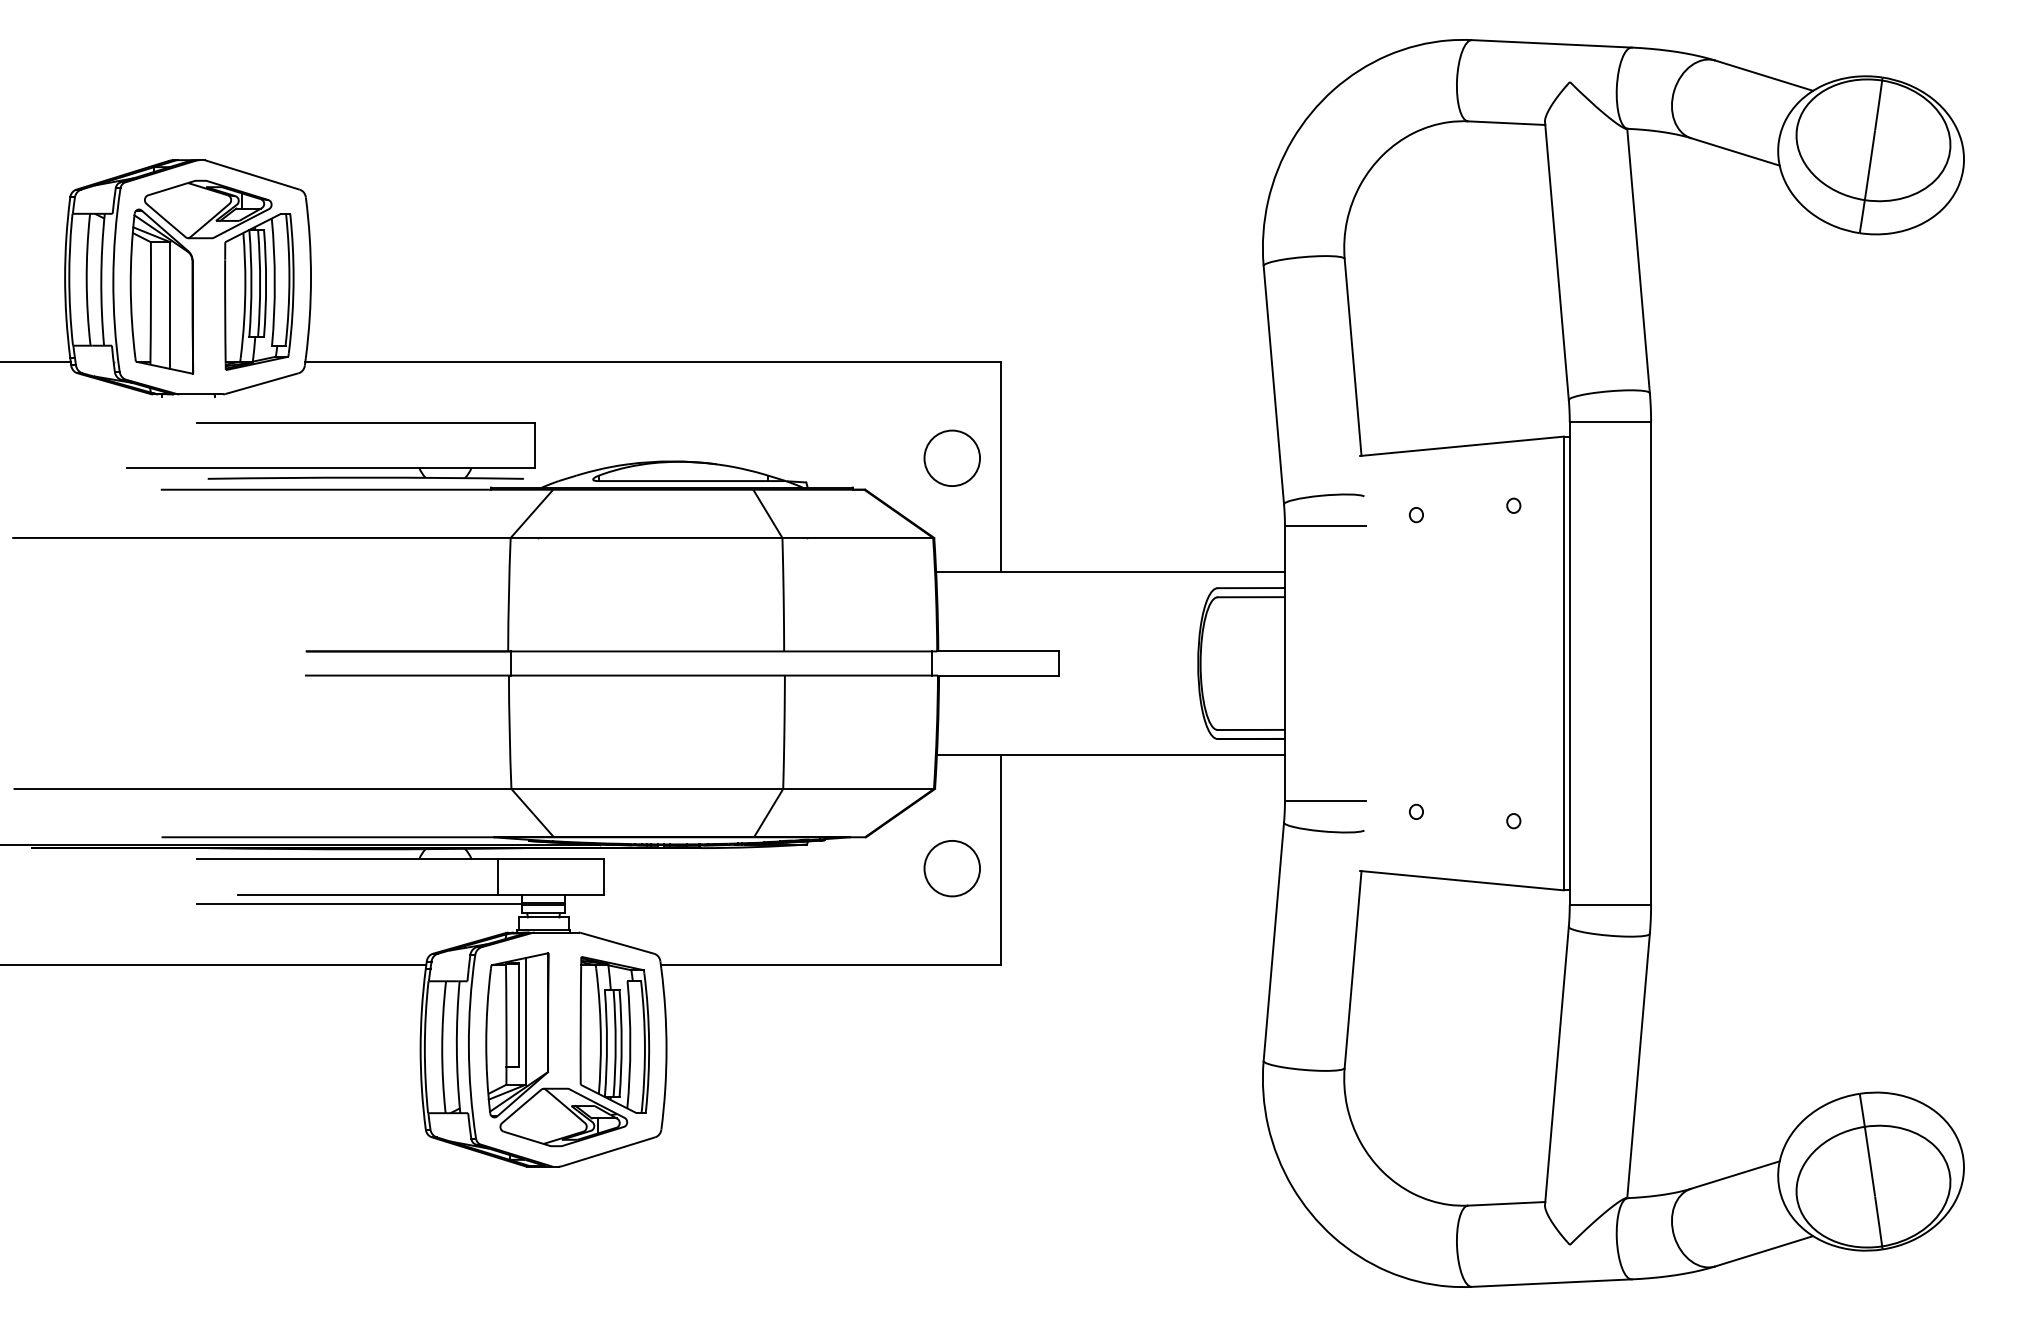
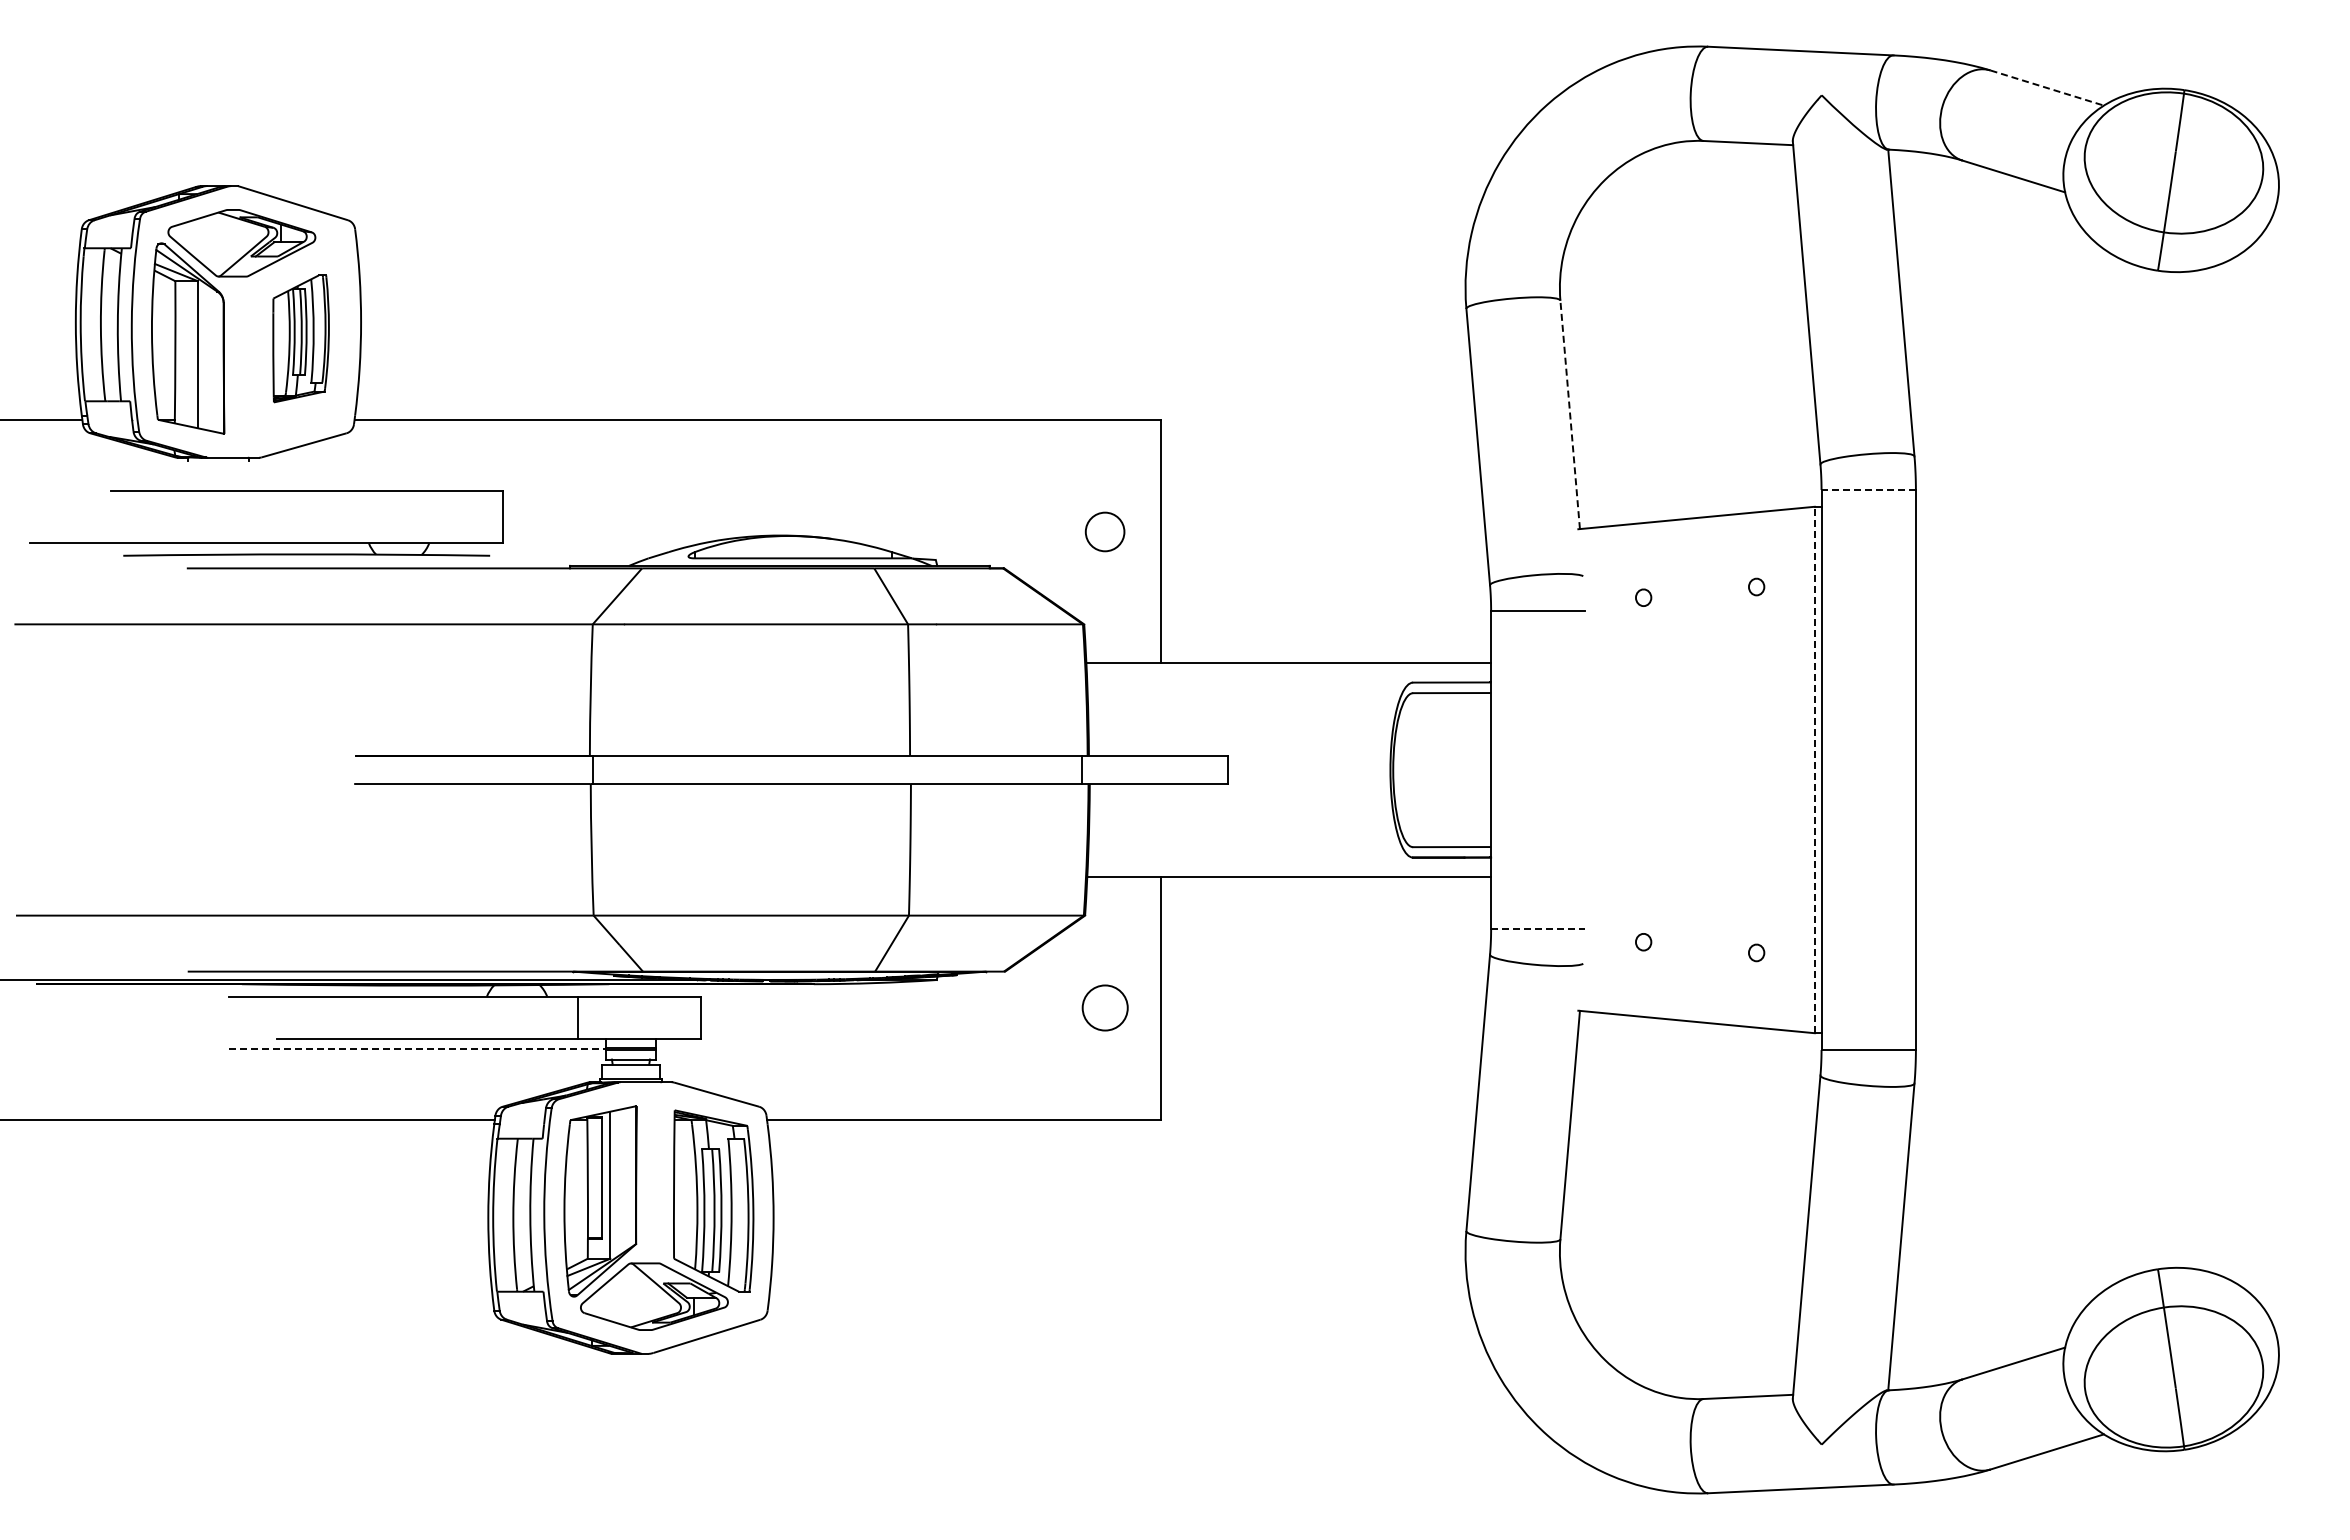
line: (1764, 76) -> (2047, 88), solid -> dashed
part: (258, 291) -> (300, 338), size x0.7
line: (1353, 357) -> (1570, 414), solid -> dashed
line: (1610, 421) -> (1868, 489), solid -> dashed
circle: (951, 457) -> (1104, 531), size x0.6
part: (331, 467) -> (266, 542), moved
line: (1563, 663) -> (1814, 769), solid -> dashed
line: (1325, 800) -> (1538, 929), solid -> dashed
circle: (952, 868) -> (1105, 1007), size x0.7
line: (359, 903) -> (417, 1048), solid -> dashed

